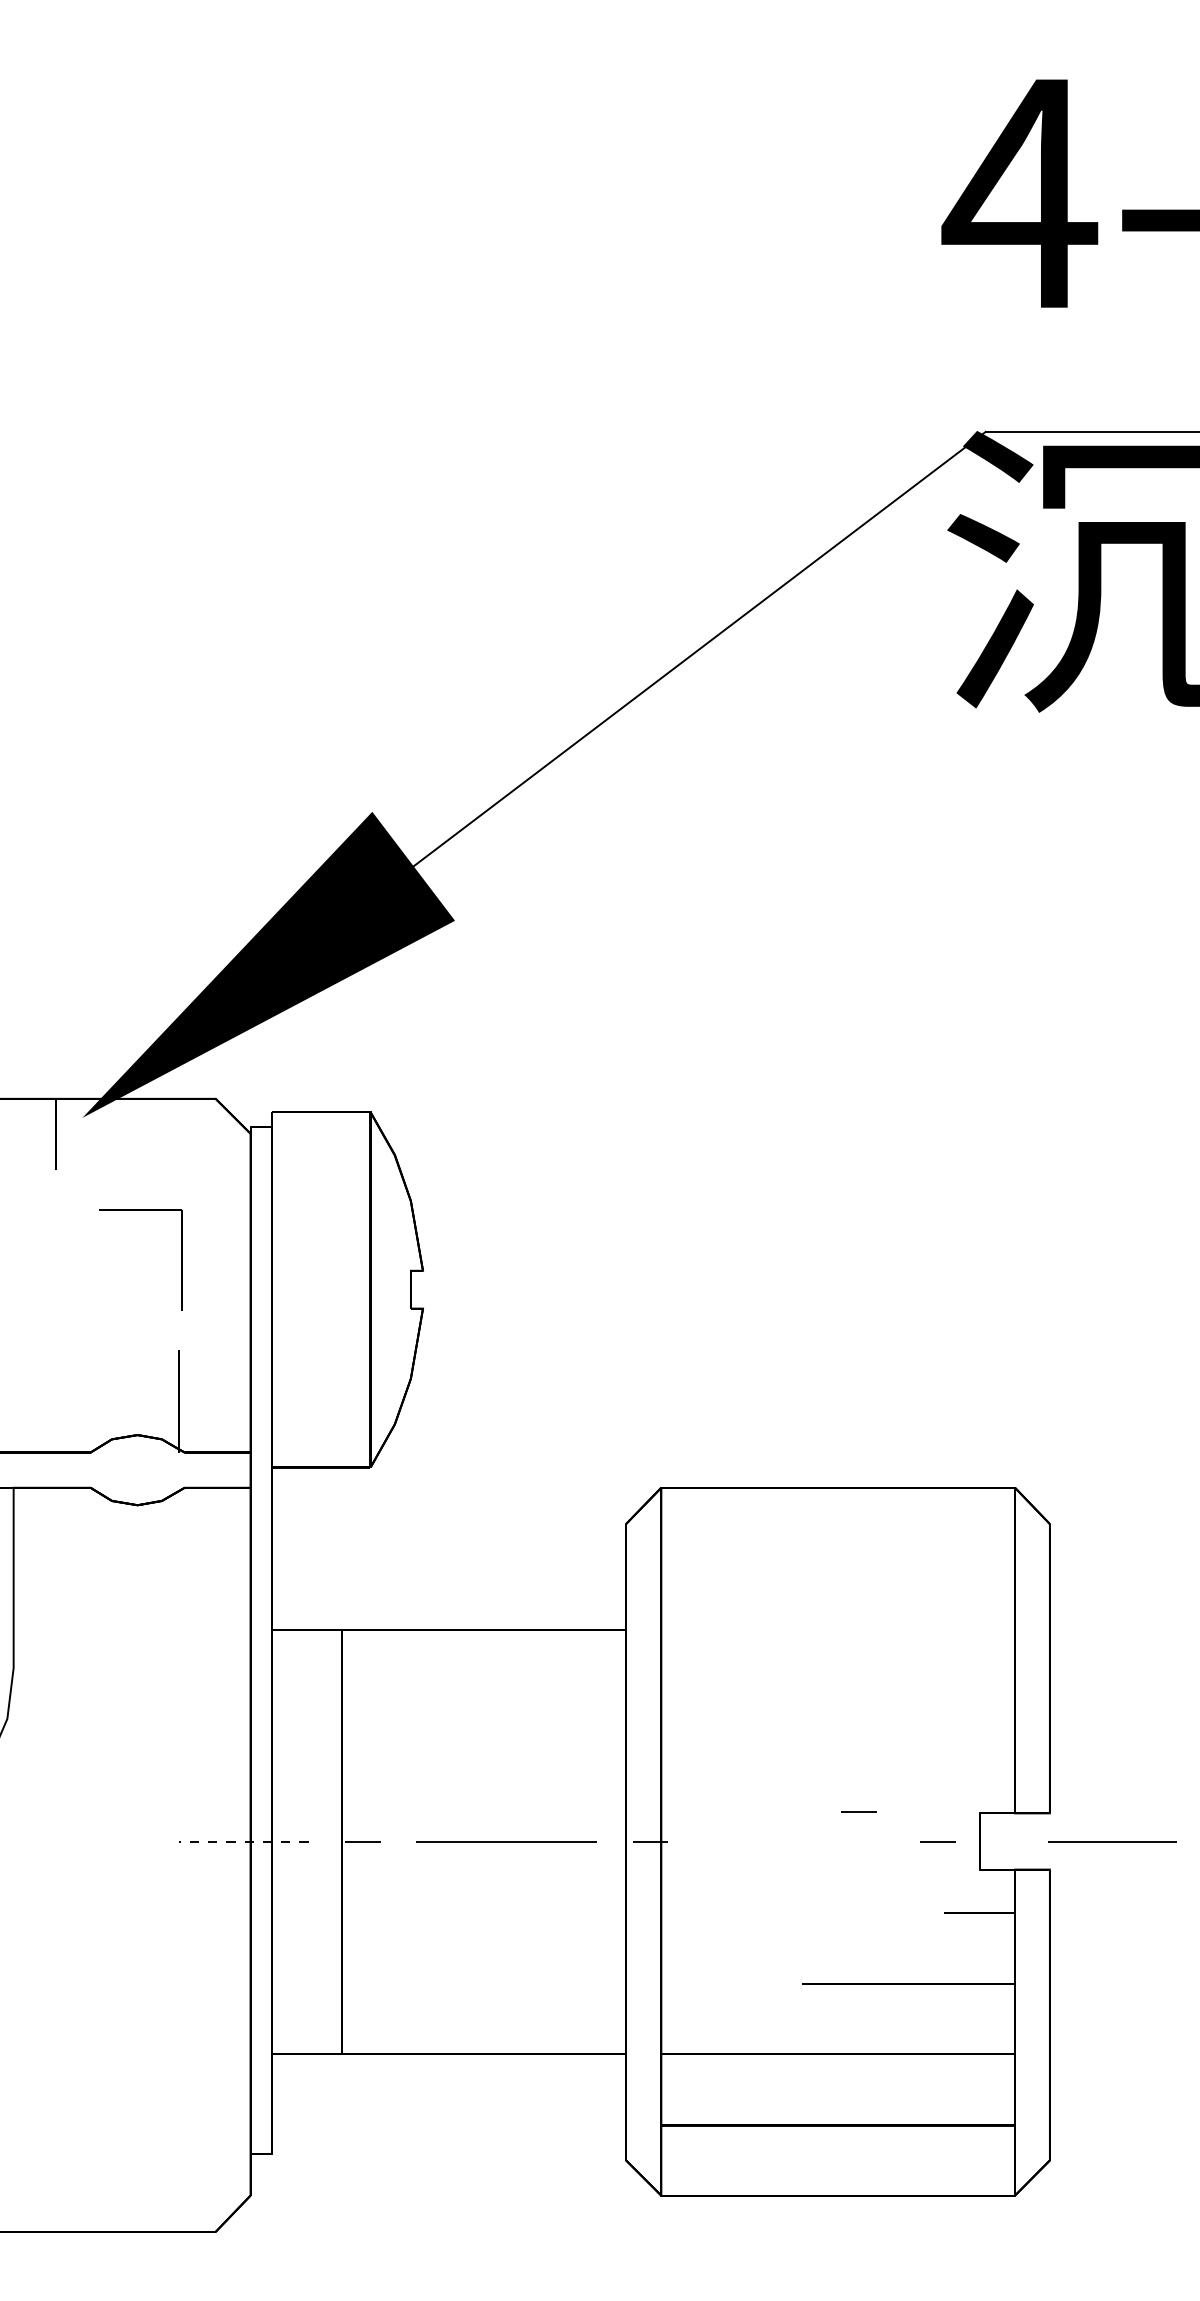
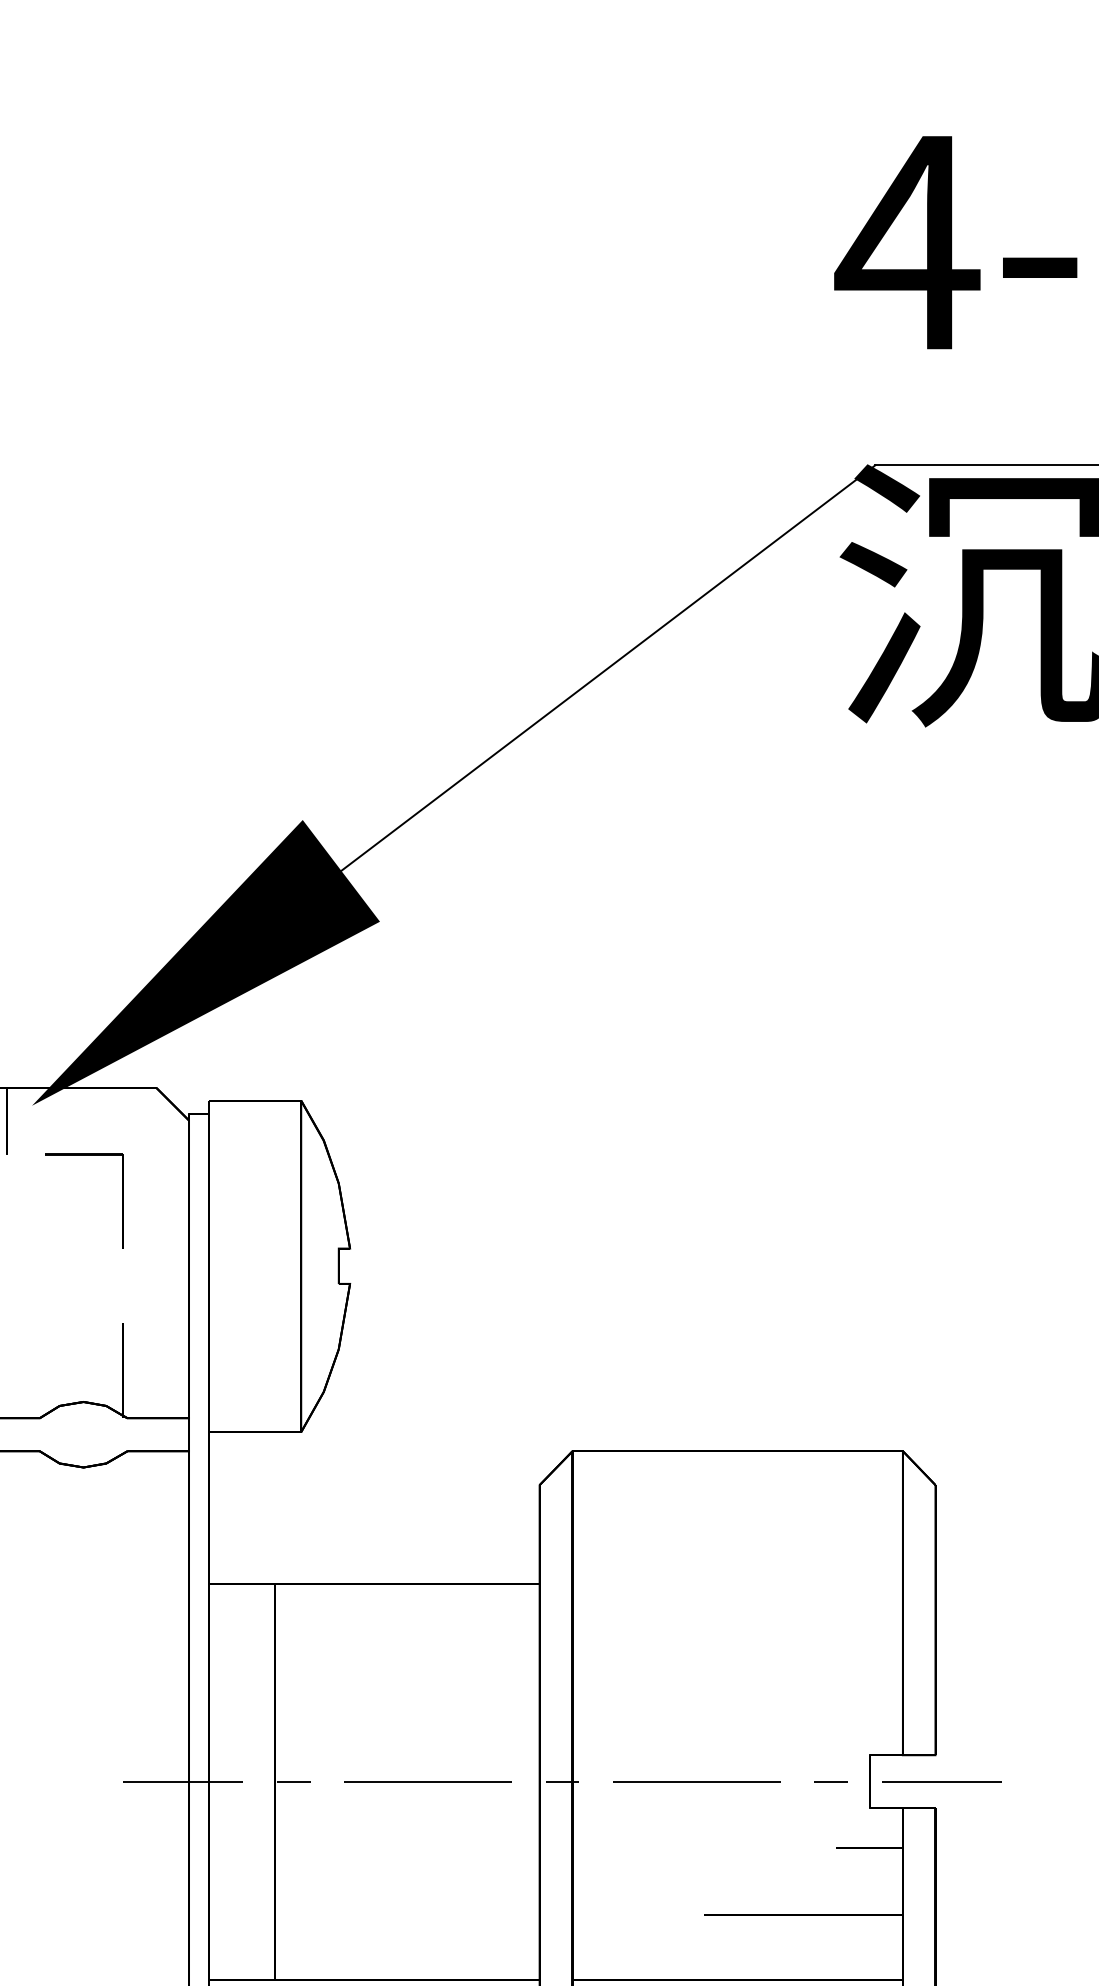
part: (181, 1259) -> (121, 1200), moved
line: (858, 1811) -> (756, 1753), removed
line: (243, 1841) -> (182, 1781), dashed -> solid
line: (793, 1841) -> (696, 1781), added
line: (1112, 1841) -> (941, 1781), moved

